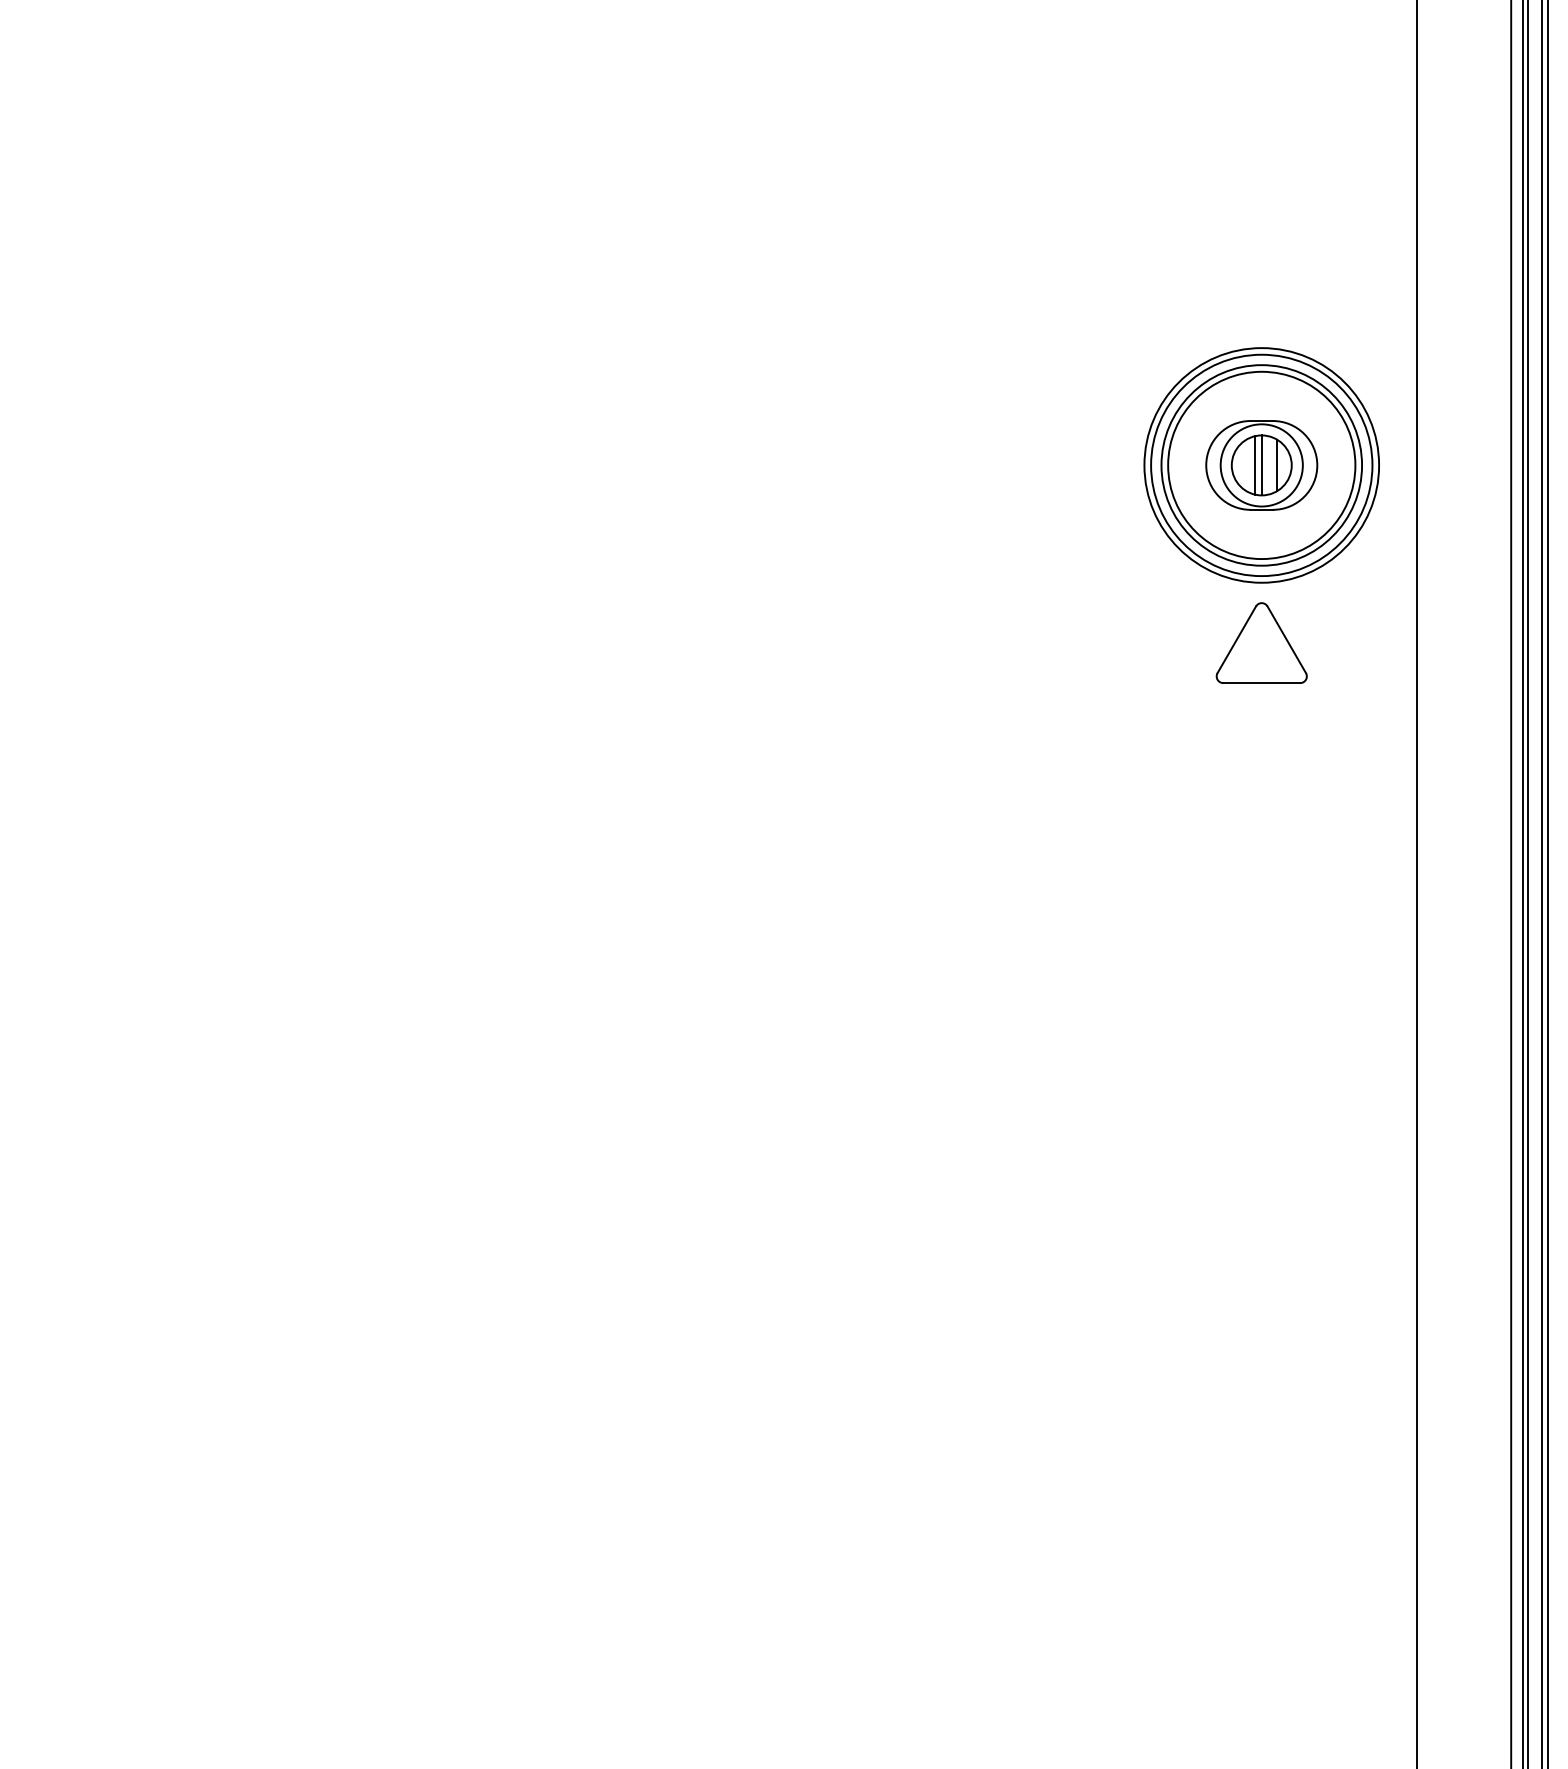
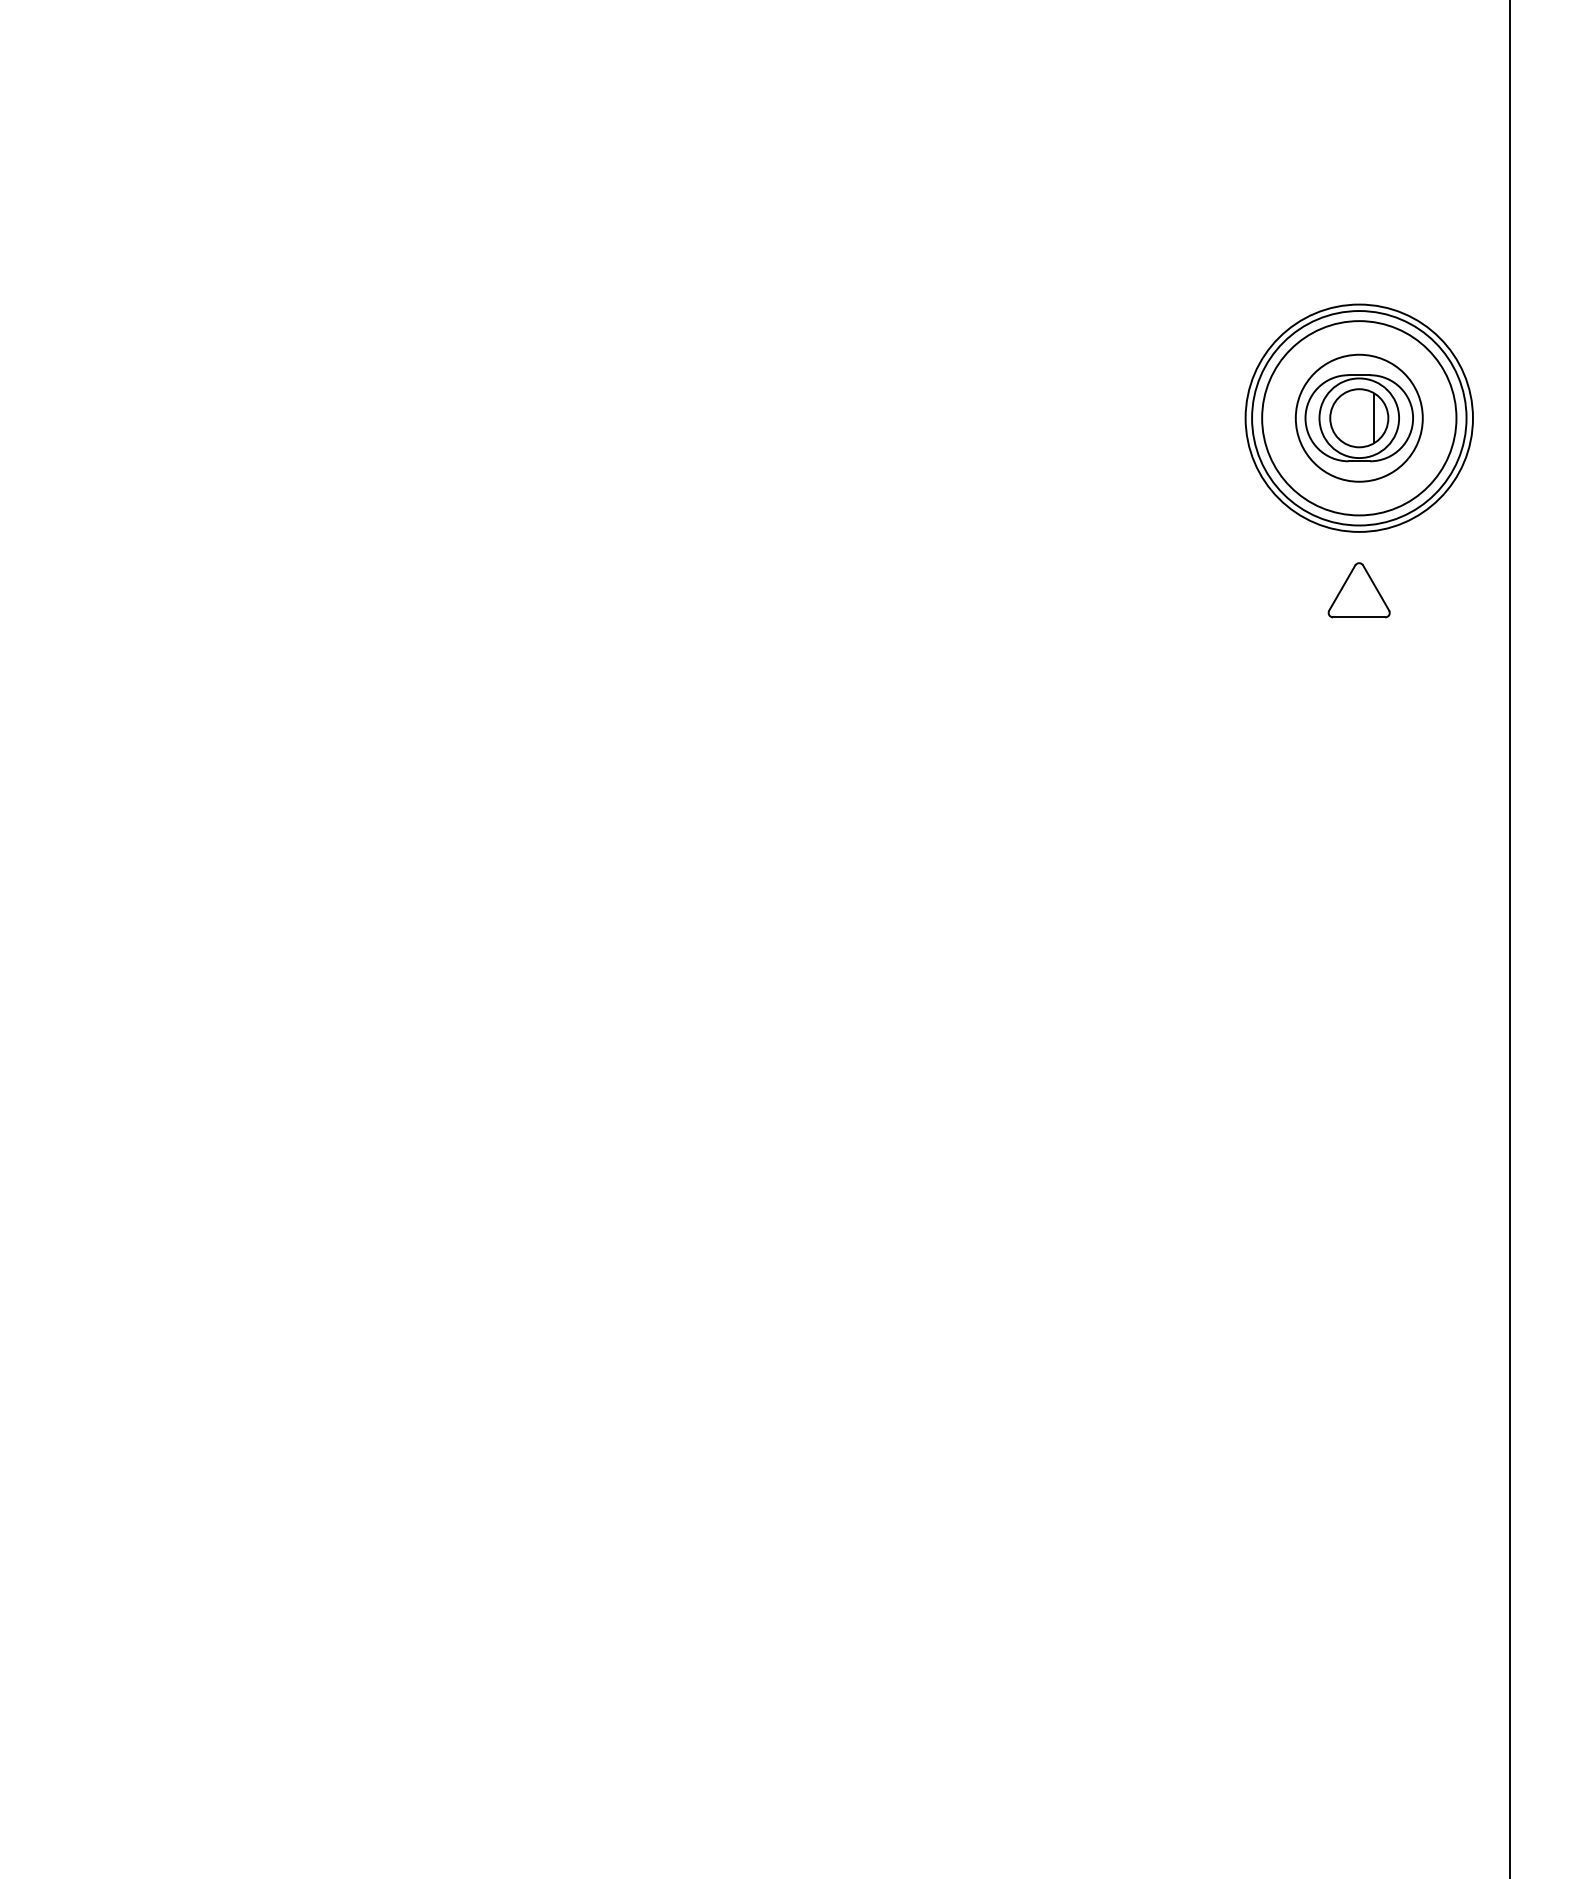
circle: (1261, 464) -> (1359, 417), size x0.7
line: (1254, 465) -> (1352, 418), removed
line: (1261, 465) -> (1359, 418), removed
part: (1260, 642) -> (1358, 589), size x0.7

